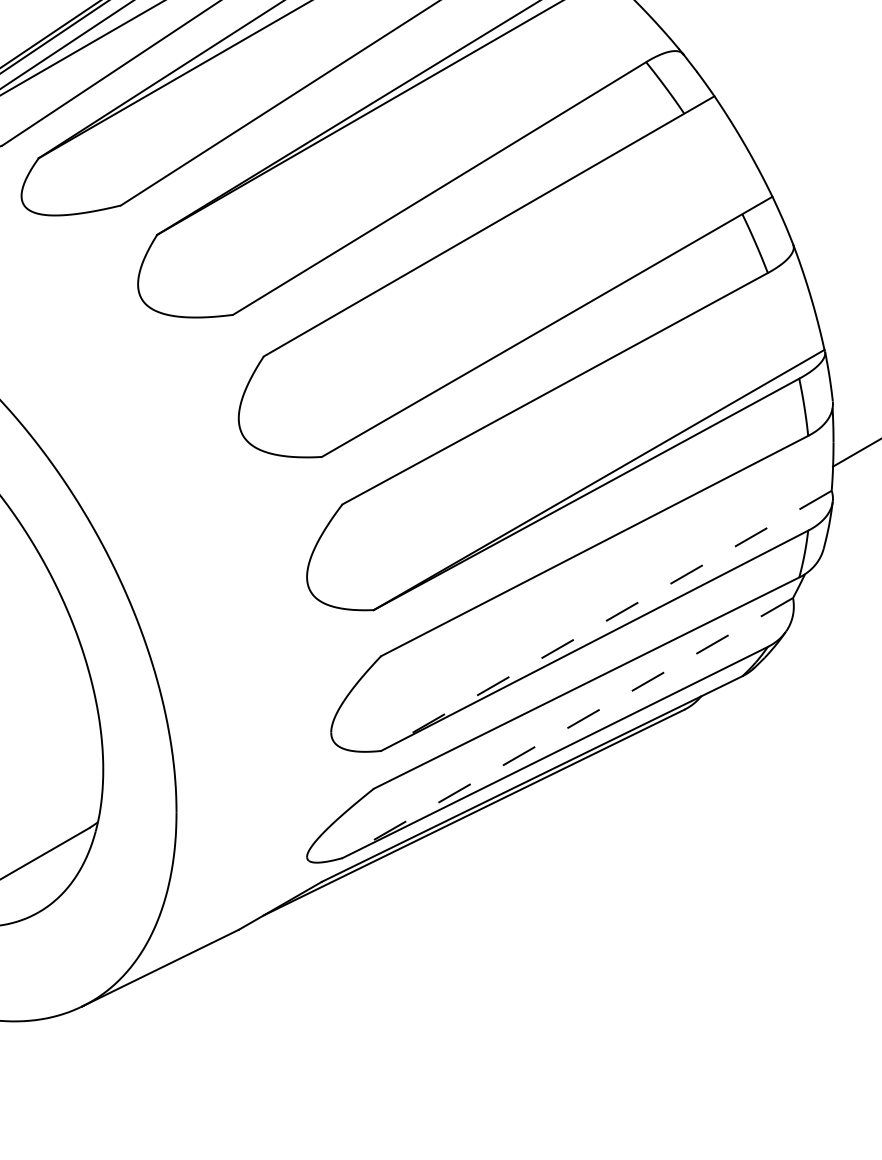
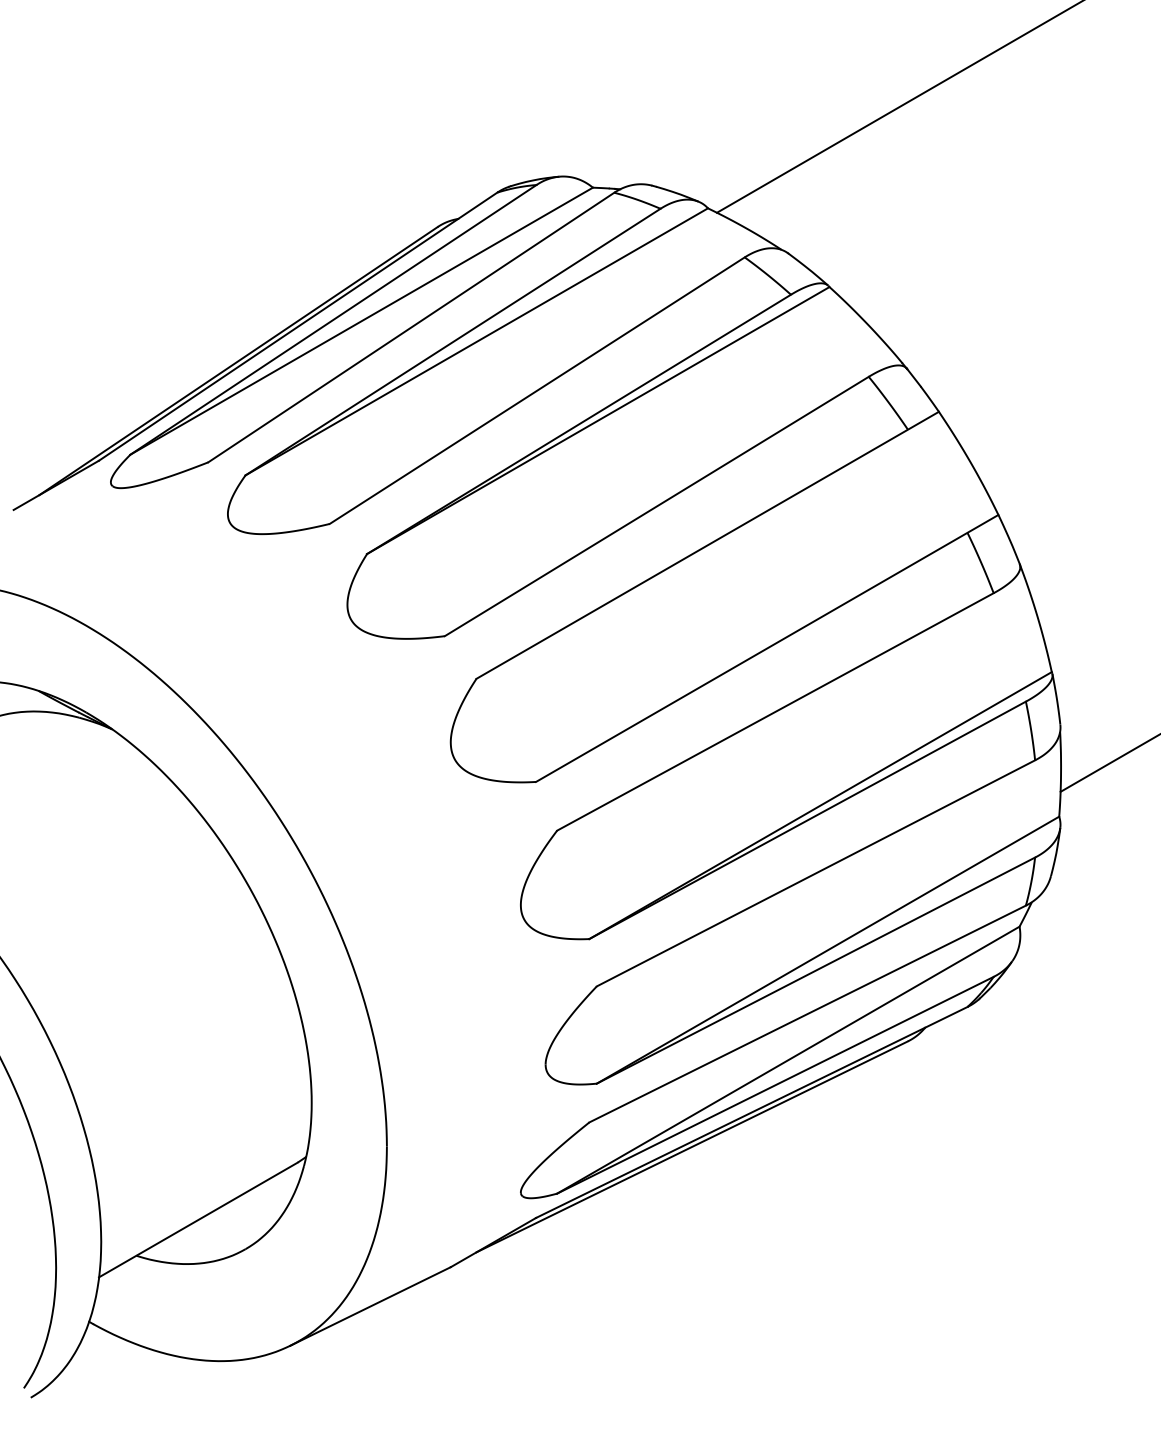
line: (606, 621) -> (828, 950), dashed -> solid
line: (567, 728) -> (788, 1060), dashed -> solid

